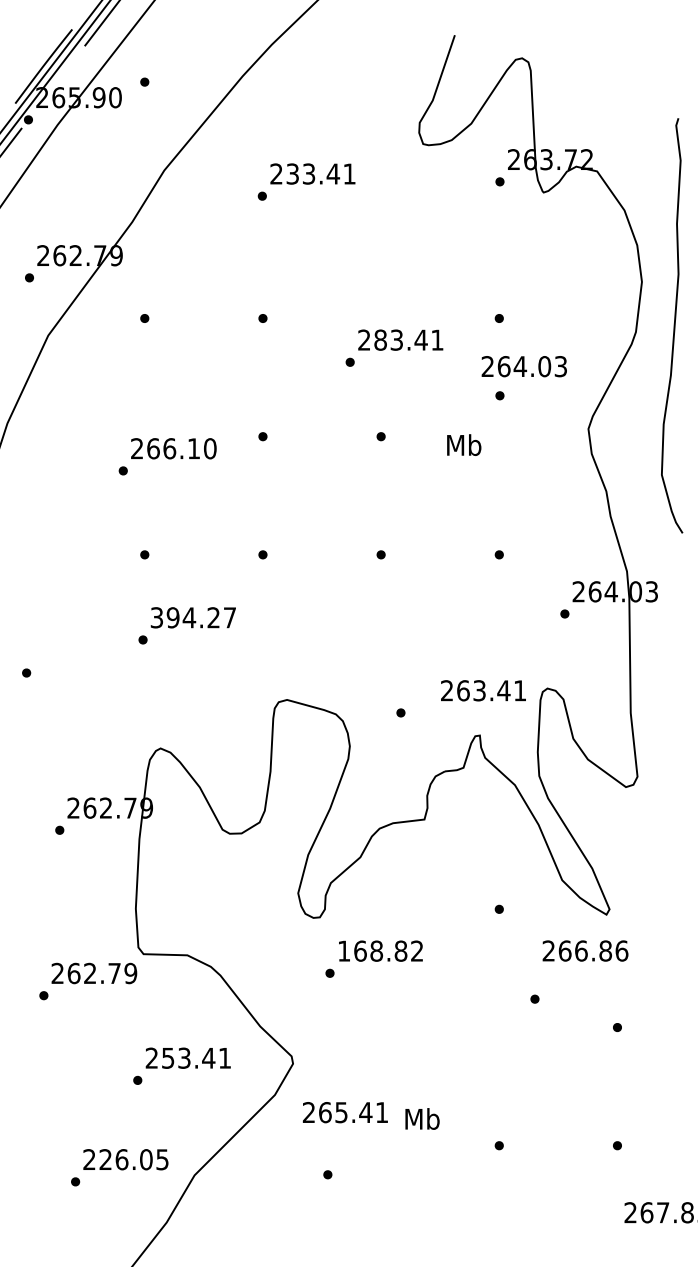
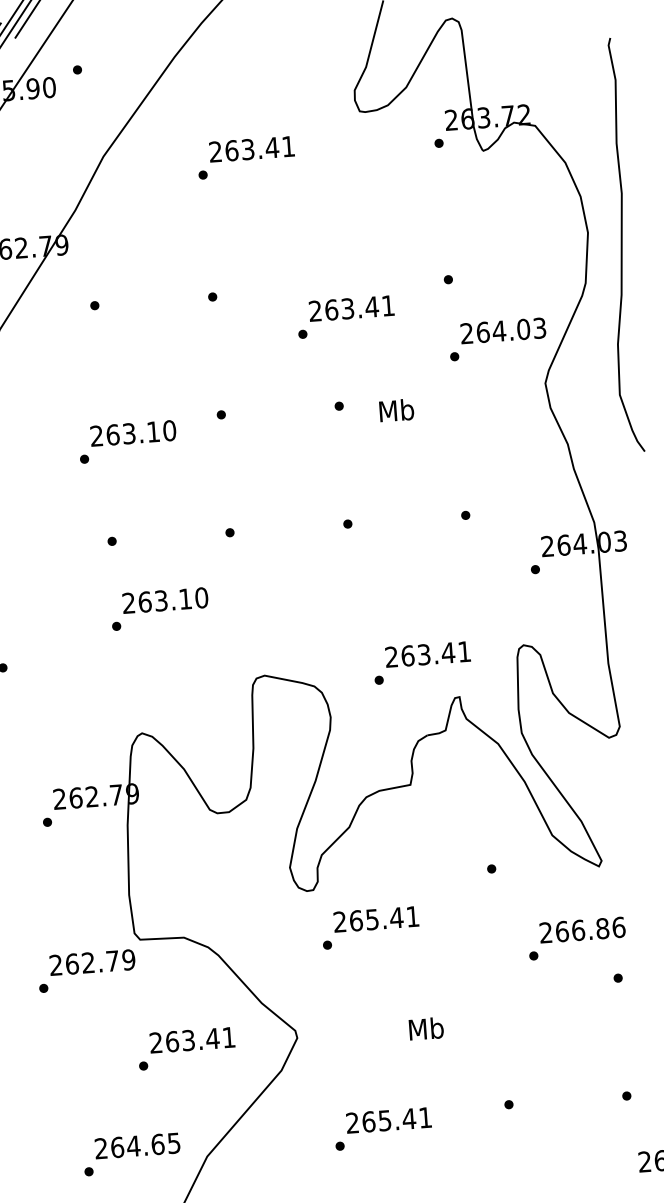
text: (292, 173) -> (231, 150), 233.41 -> 263.41
curve: (673, 325) -> (620, 245), moved
text: (380, 339) -> (331, 309), 283.41 -> 263.41
text: (523, 366) -> (502, 330), moved
text: (464, 444) -> (396, 409), moved
text: (169, 448) -> (129, 433), 266.10 -> 263.10
text: (193, 617) -> (165, 600), 394.27 -> 263.10
text: (483, 690) -> (427, 654), moved
text: (380, 950) -> (376, 918), 168.82 -> 265.41
text: (585, 950) -> (582, 929), moved
text: (168, 1057) -> (172, 1040), 253.41 -> 263.41
text: (344, 1112) -> (388, 1120), moved
text: (422, 1118) -> (426, 1028), moved
text: (125, 1159) -> (137, 1145), 226.05 -> 264.65

